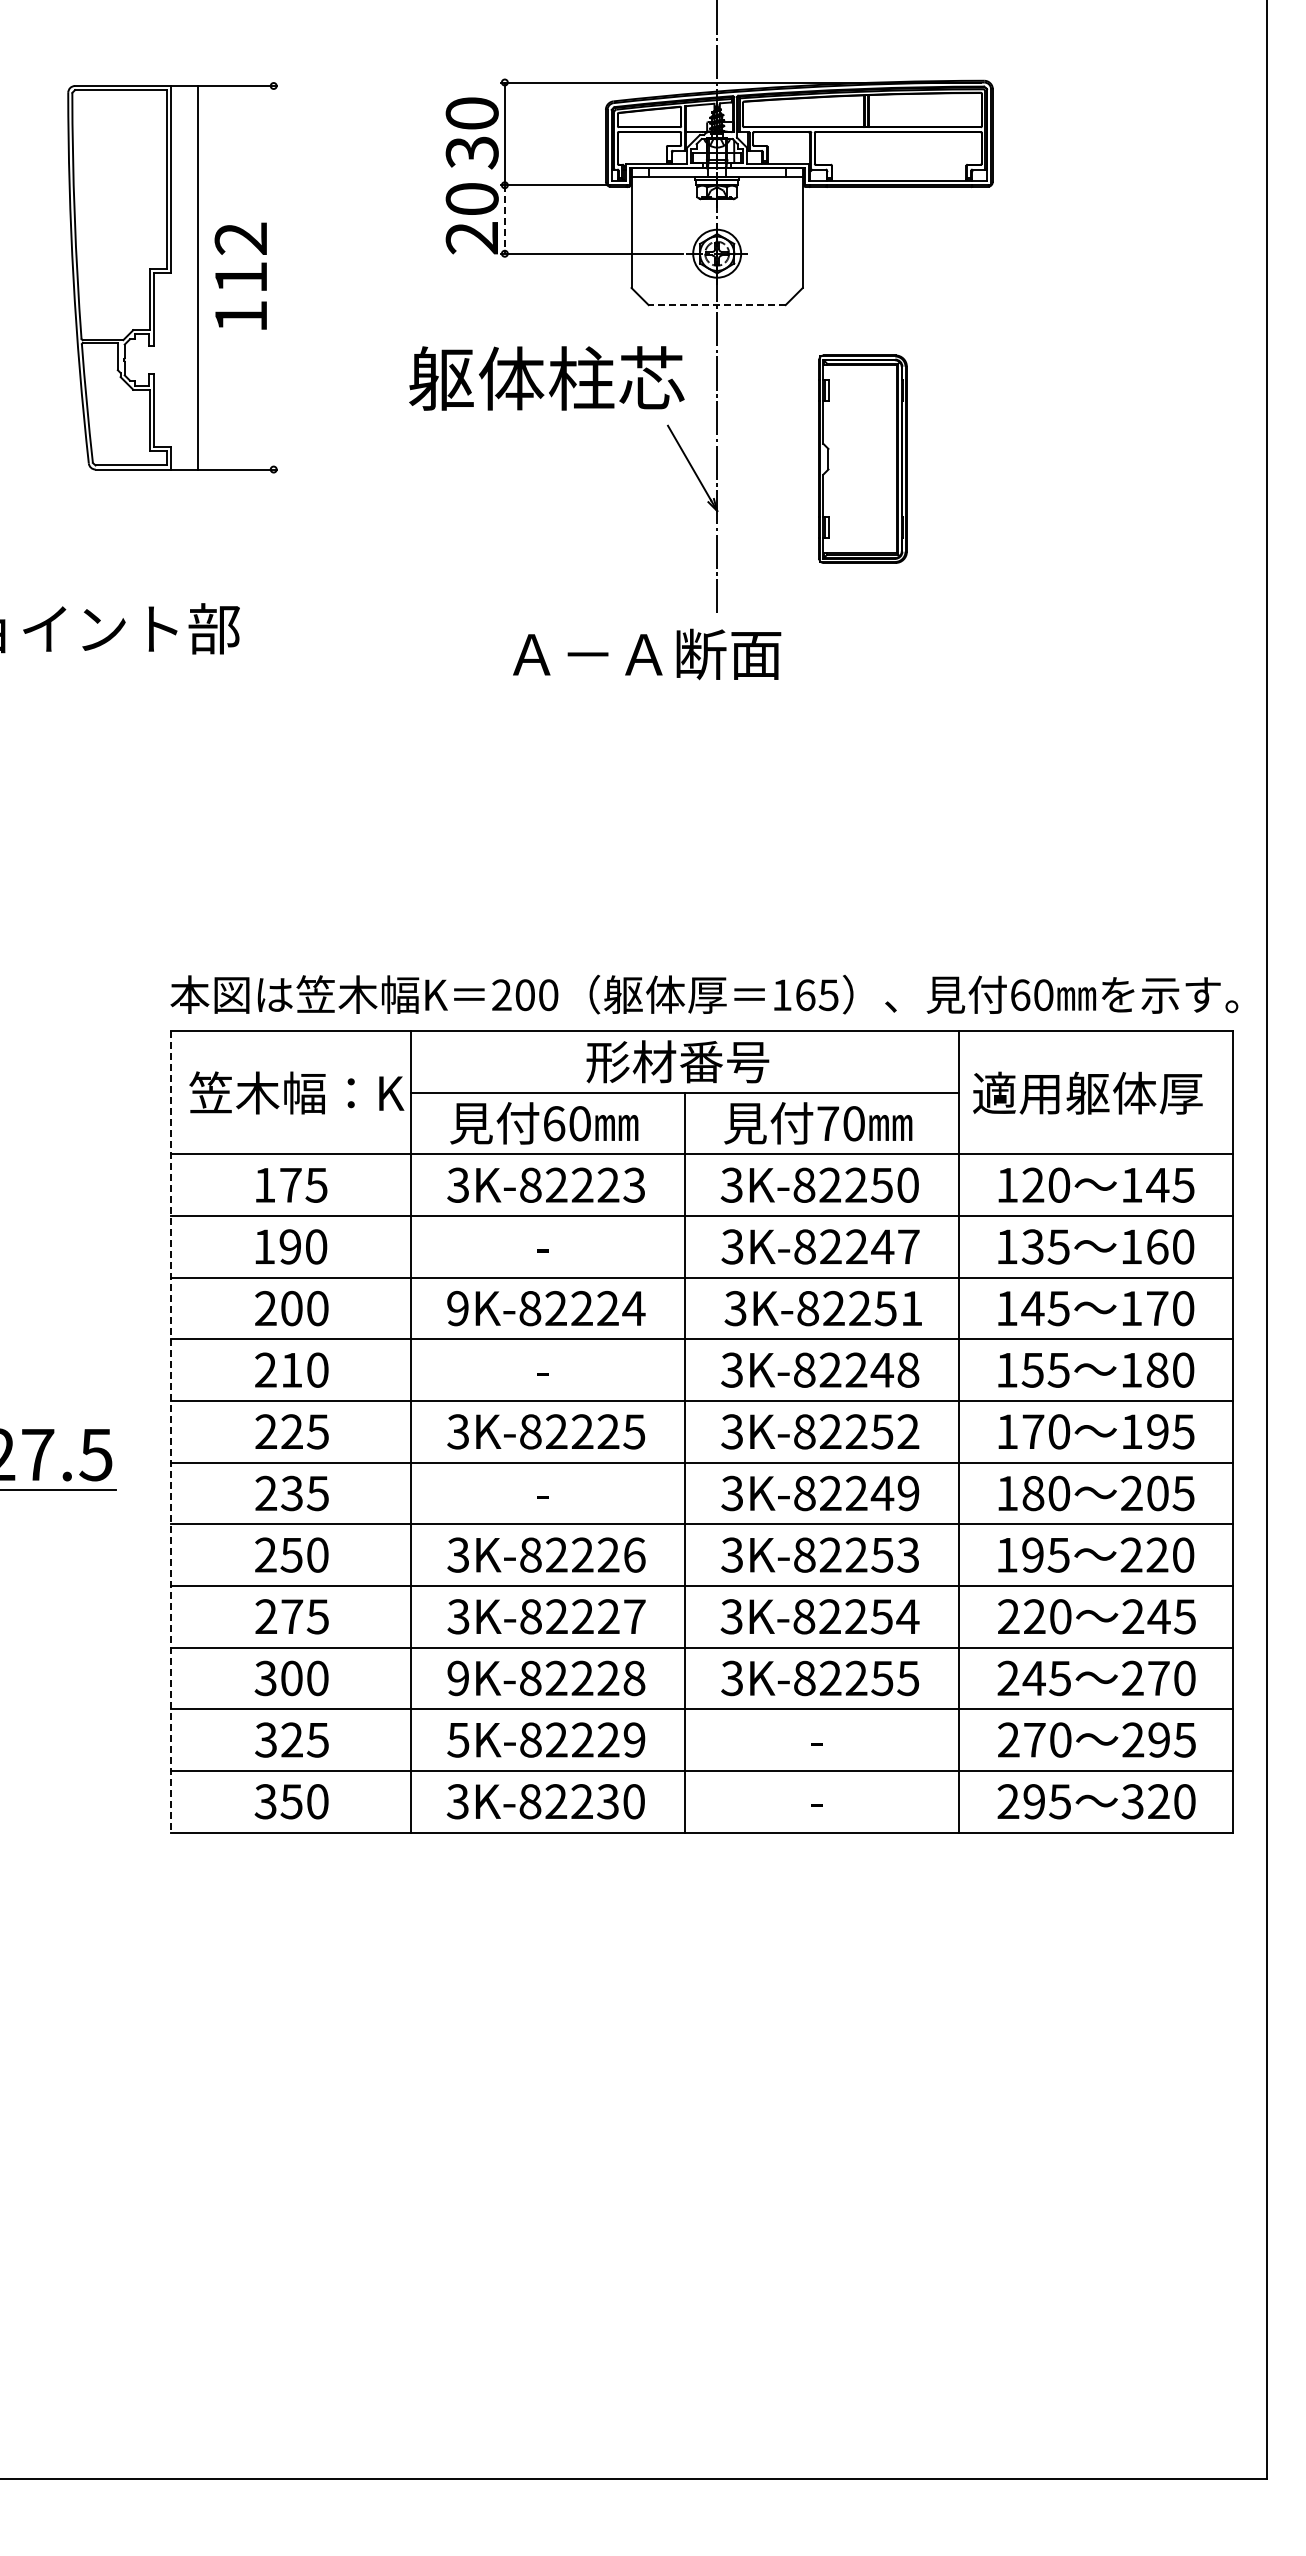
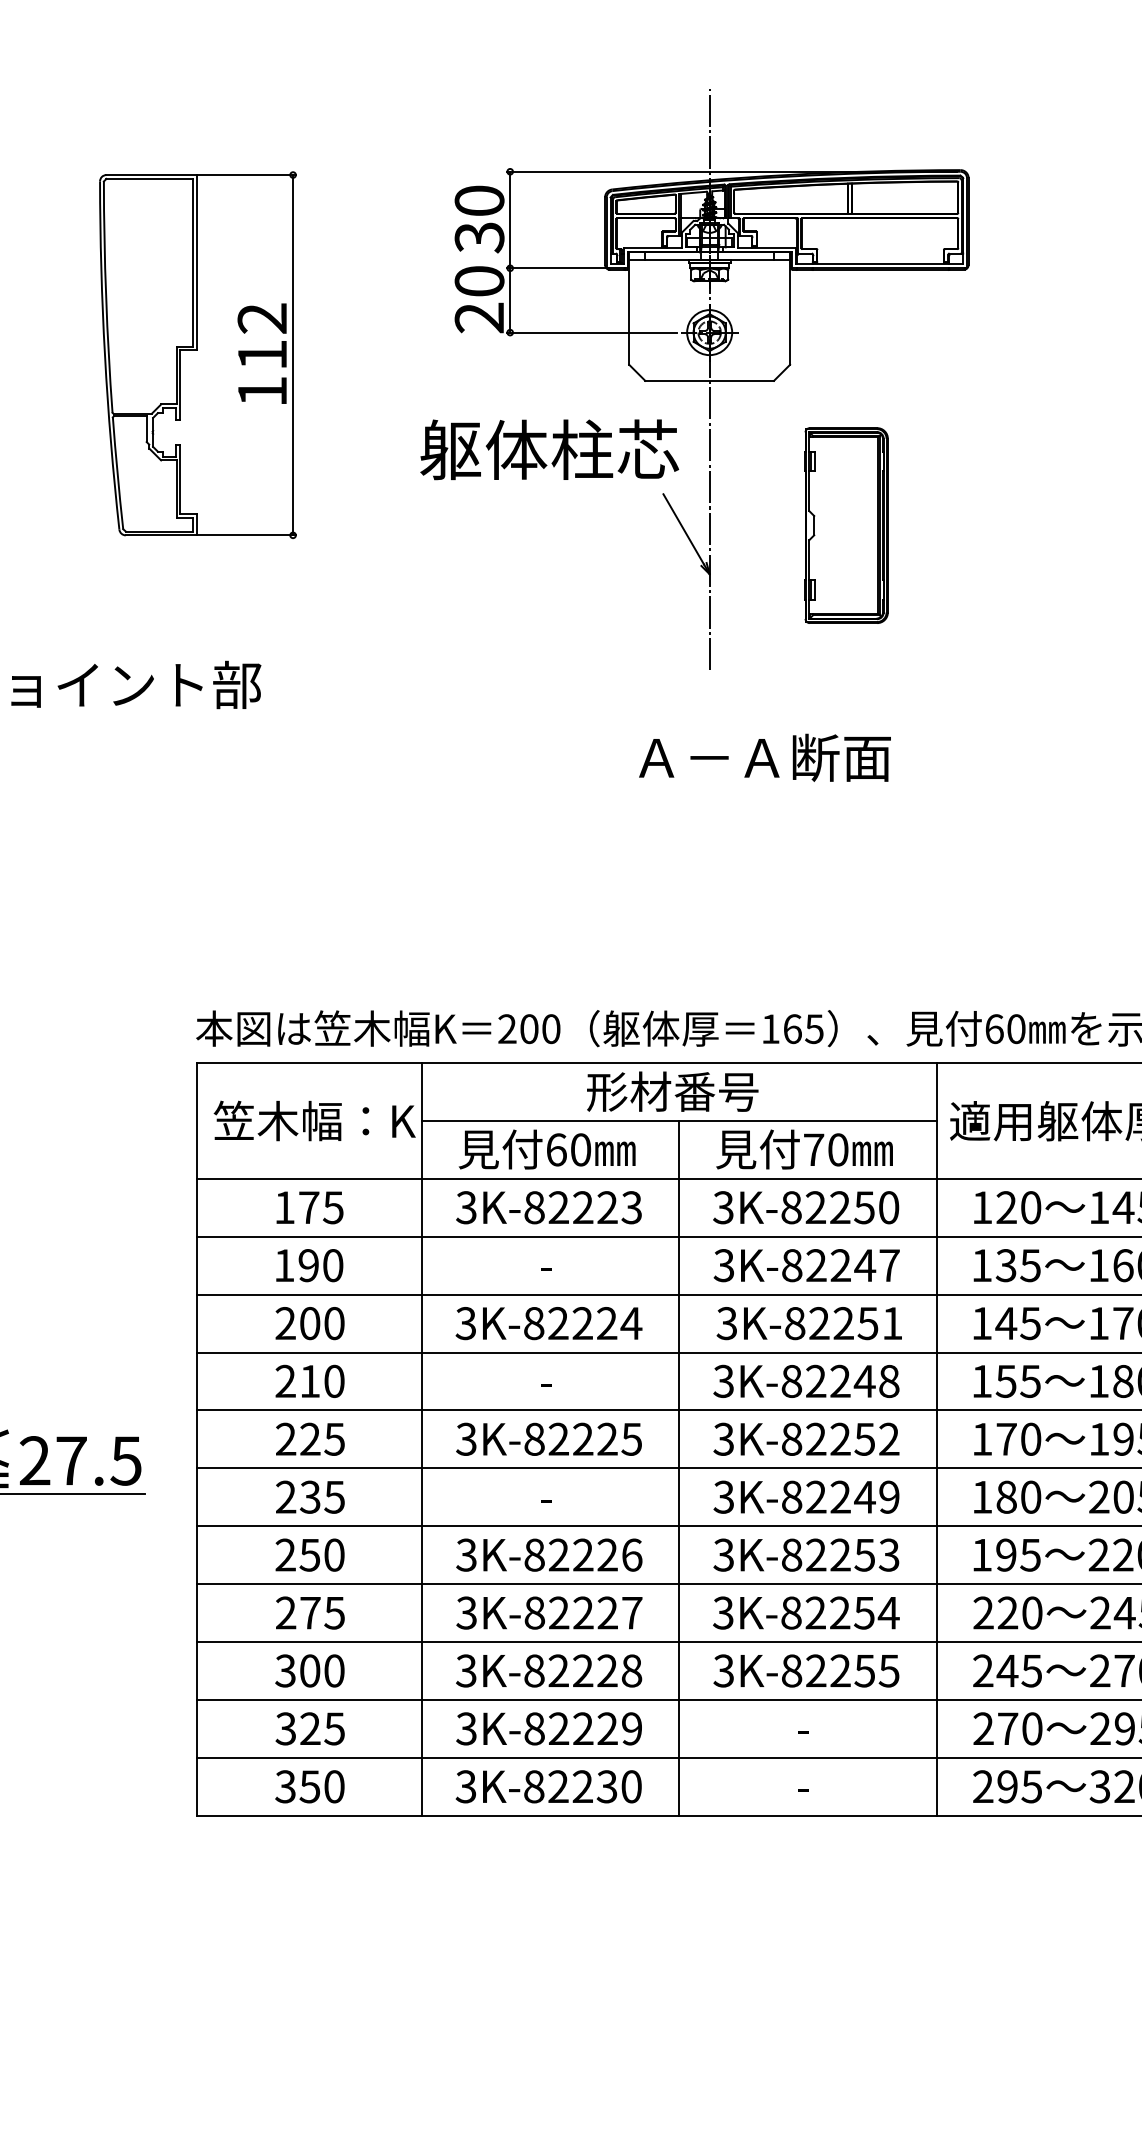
line: (504, 220) -> (509, 301), dashed -> solid
line: (197, 277) -> (292, 354), moved
line: (716, 305) -> (709, 381), dashed -> solid
text: (647, 654) -> (765, 757), moved
text: (457, 1308) -> (465, 1323), 9K-82224 -> 3K-82224
line: (170, 1431) -> (196, 1439), dashed -> solid
text: (457, 1678) -> (465, 1671), 9K-82228 -> 3K-82228
text: (458, 1739) -> (466, 1728), 5K-82229 -> 3K-82229

